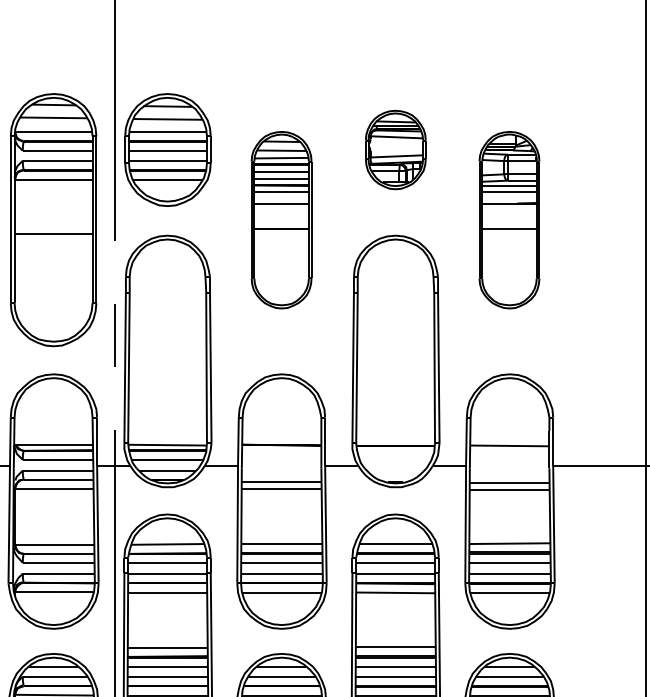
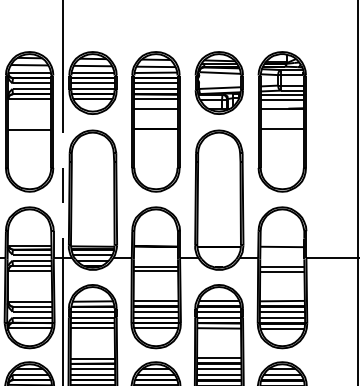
part: (394, 149) -> (218, 82), size x1.43
part: (280, 219) -> (155, 121), size x1.43
part: (508, 219) -> (281, 121), size x1.43

